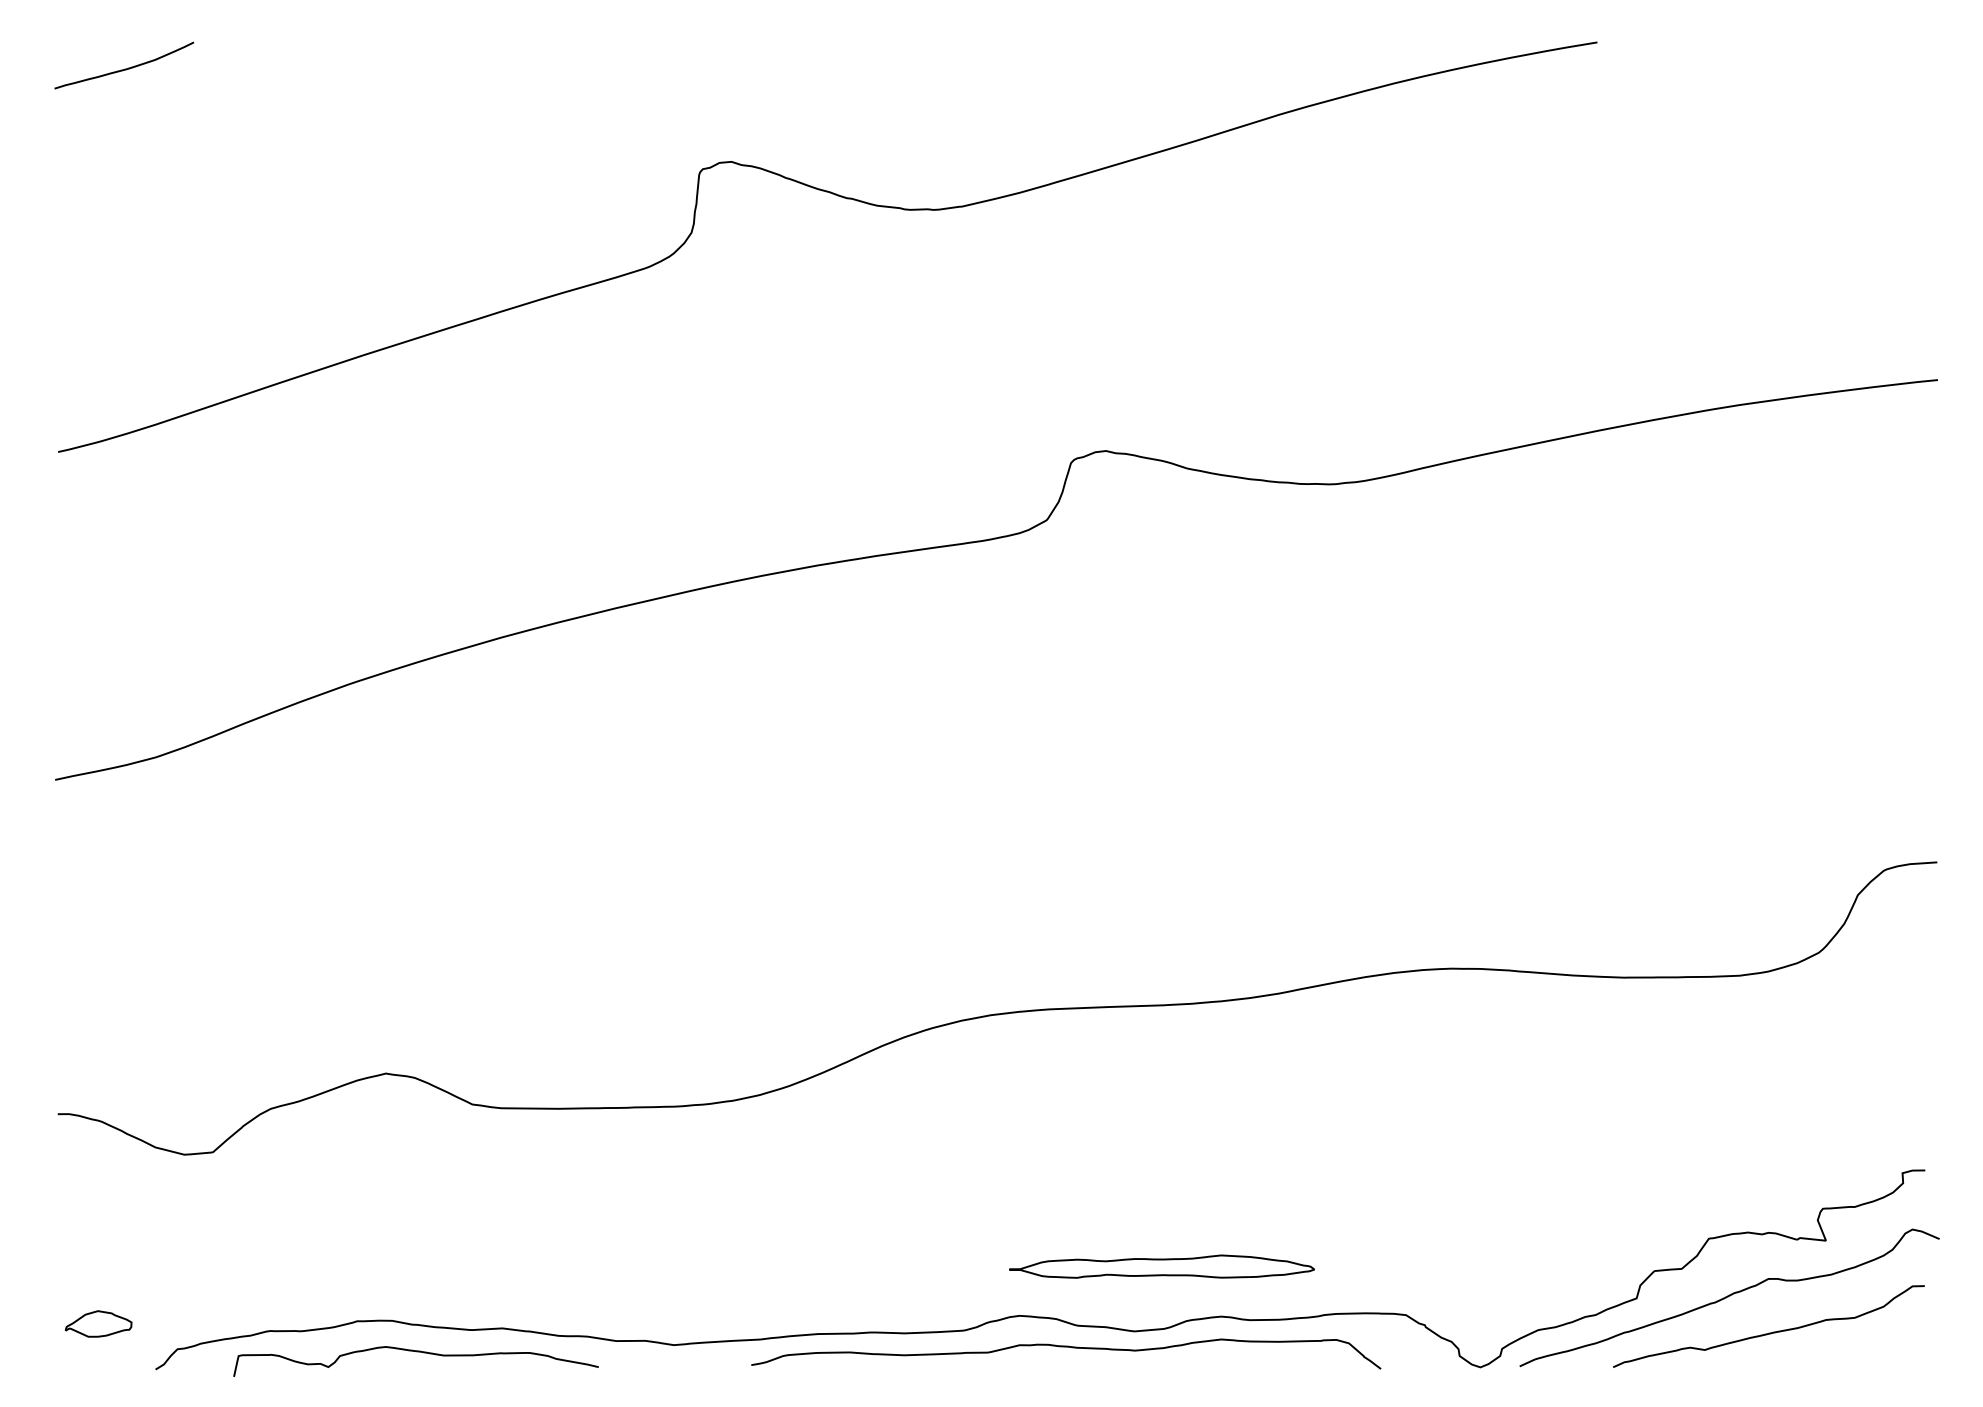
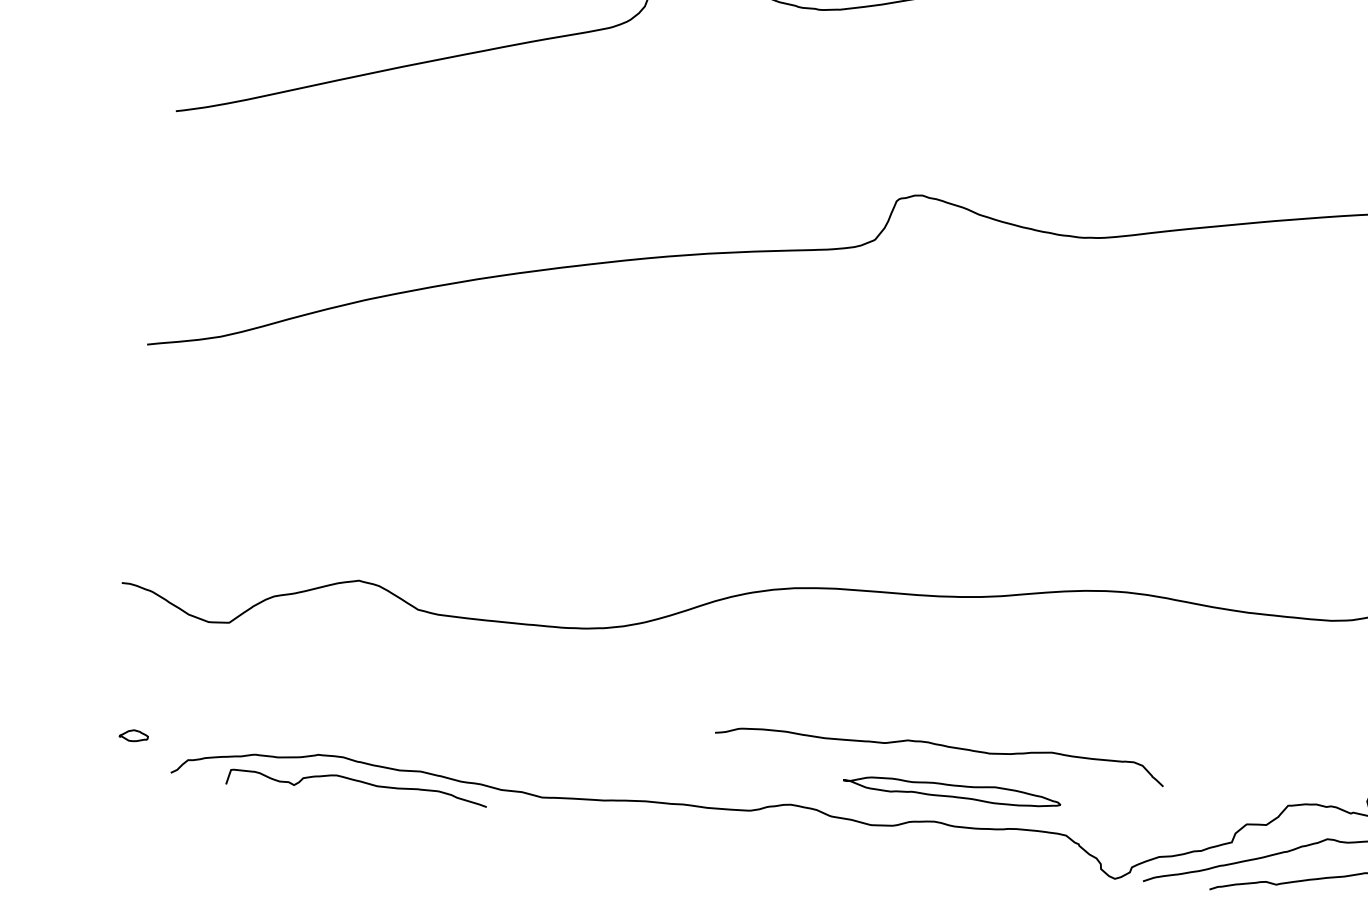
part: (1161, 1266) -> (951, 790), moved
part: (98, 1323) -> (133, 735), size x0.6
curve: (1066, 1347) -> (941, 745), moved

